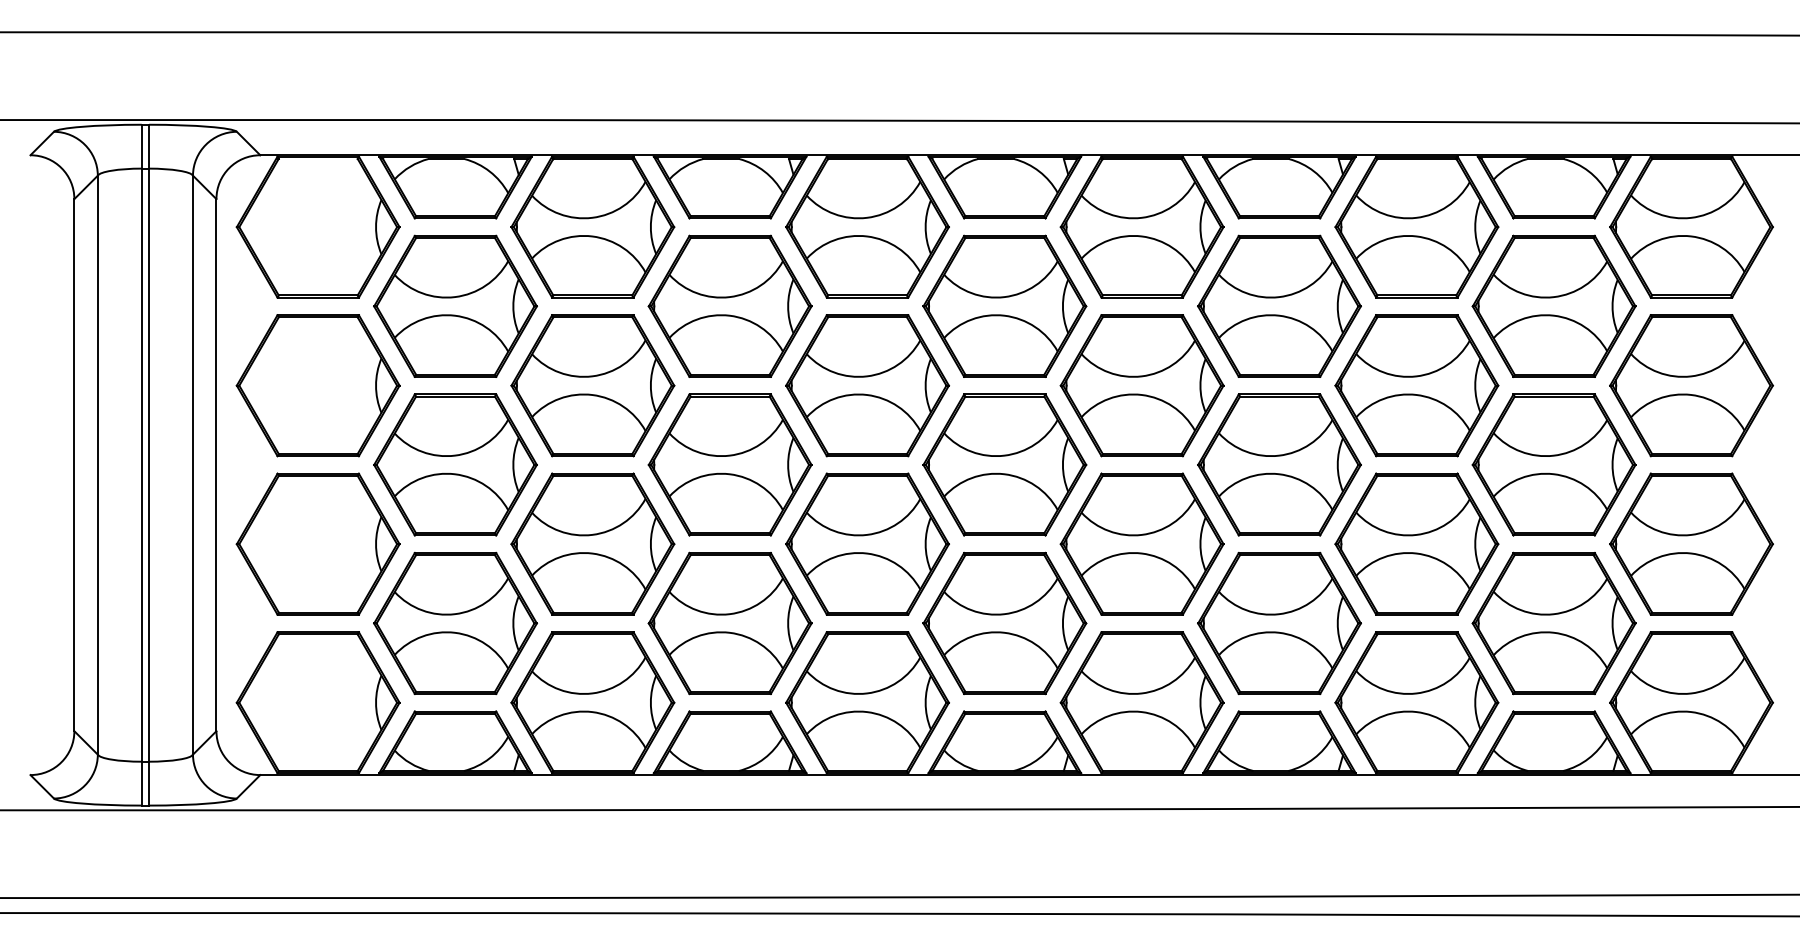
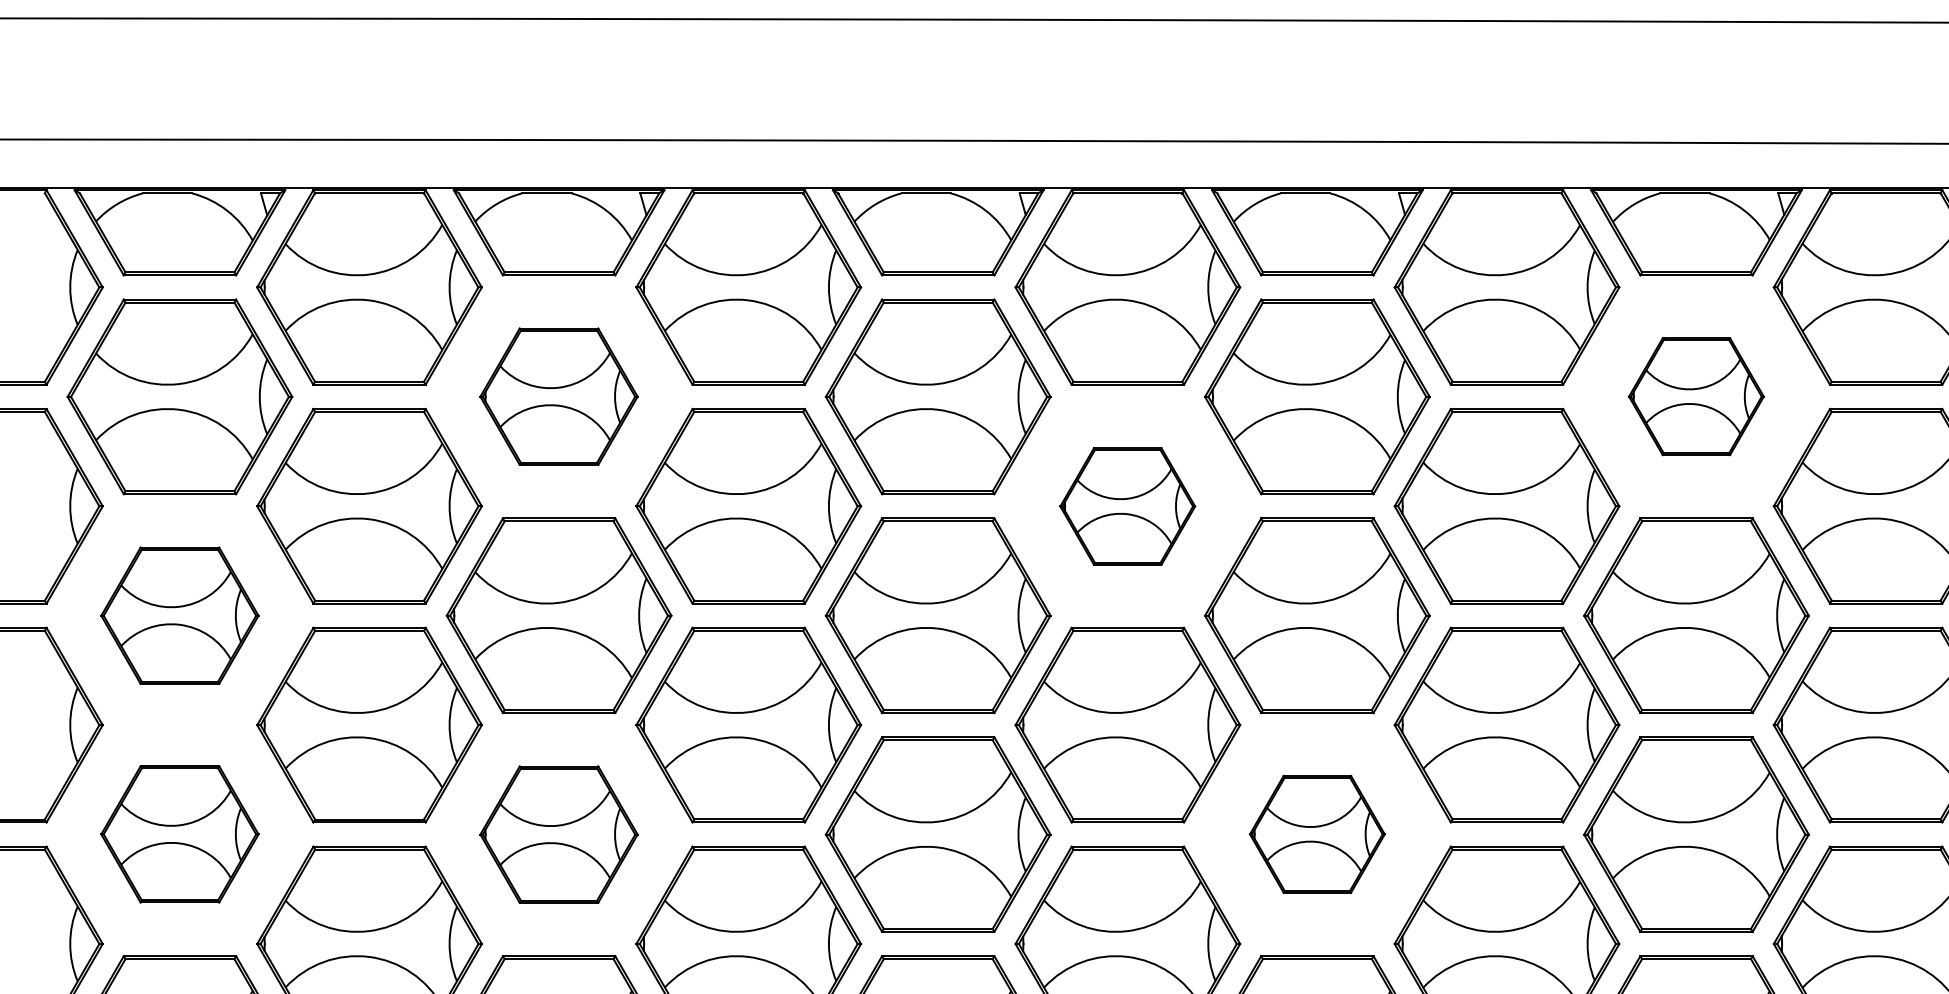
part: (729, 305) -> (558, 395), size x0.7
part: (1553, 305) -> (1695, 395), size x0.6
part: (1141, 385) -> (1126, 506), size x0.6
part: (455, 464) -> (179, 615), size x0.7
part: (455, 622) -> (179, 833), size x0.7
part: (1279, 622) -> (1317, 833), size x0.6
part: (729, 623) -> (558, 834), size x0.7

